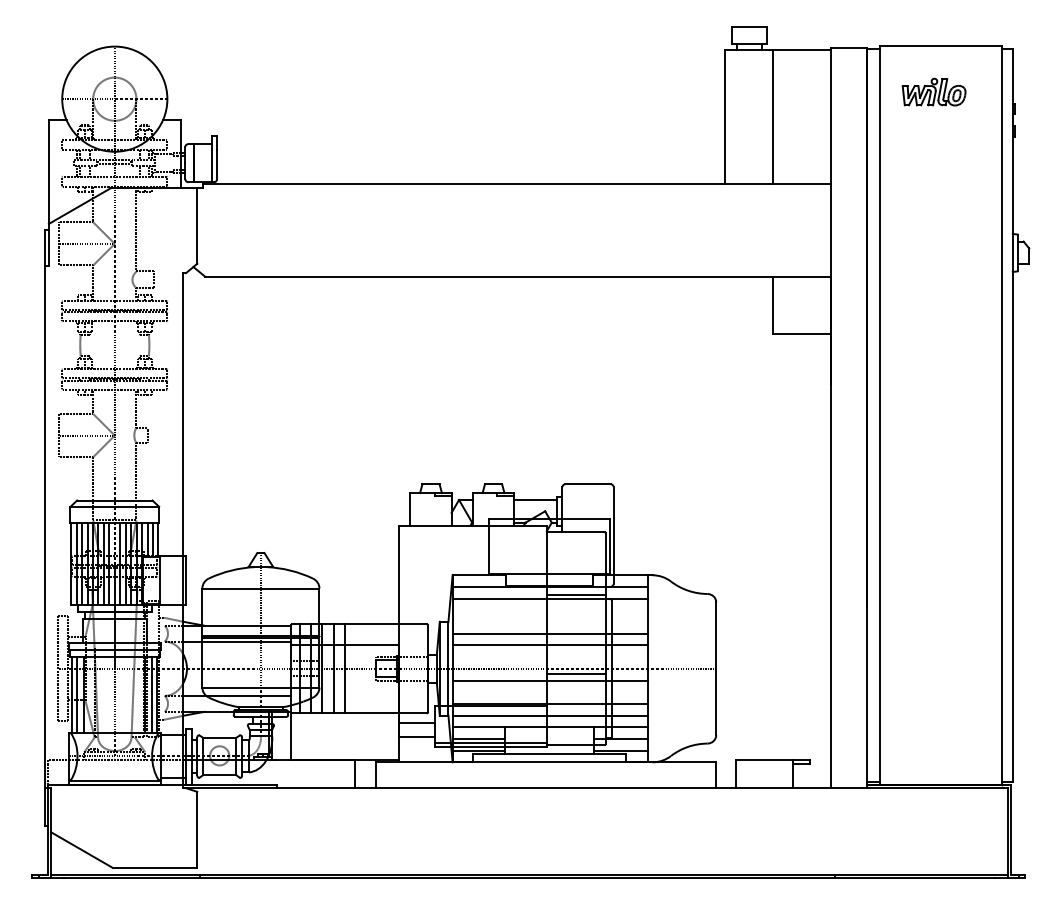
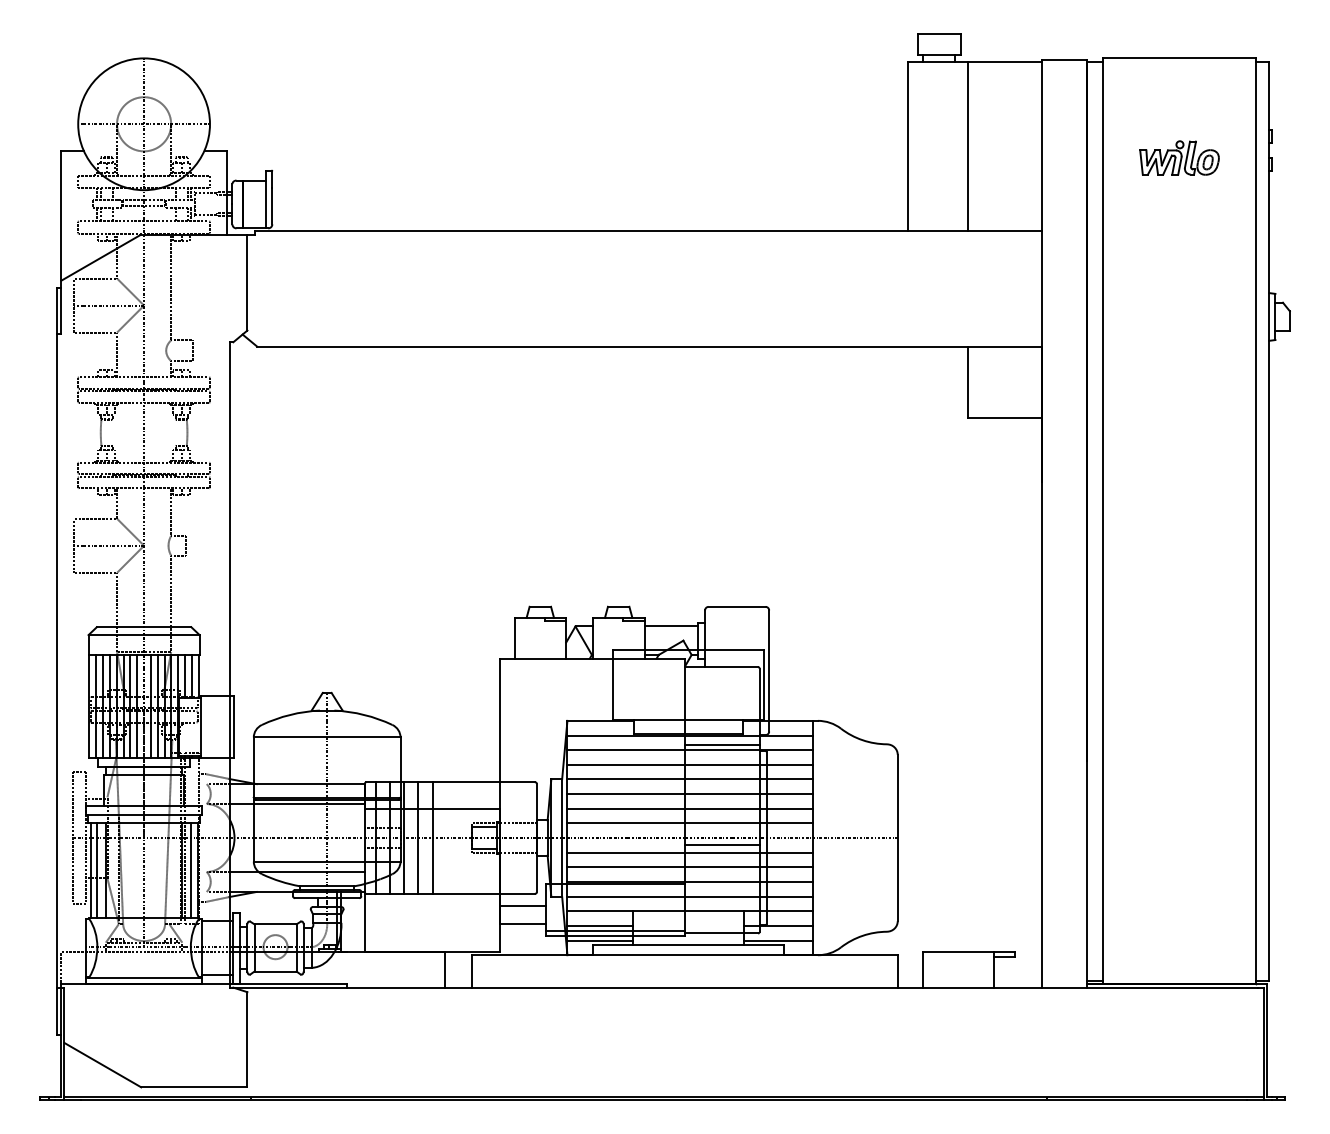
part: (933, 91) -> (1178, 157), moved
line: (550, 610) -> (690, 764), added
line: (550, 622) -> (690, 780), added
line: (550, 657) -> (690, 823), added
line: (550, 692) -> (690, 867), added

